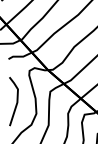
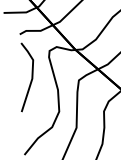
line: (16, 101) -> (31, 77), moved

